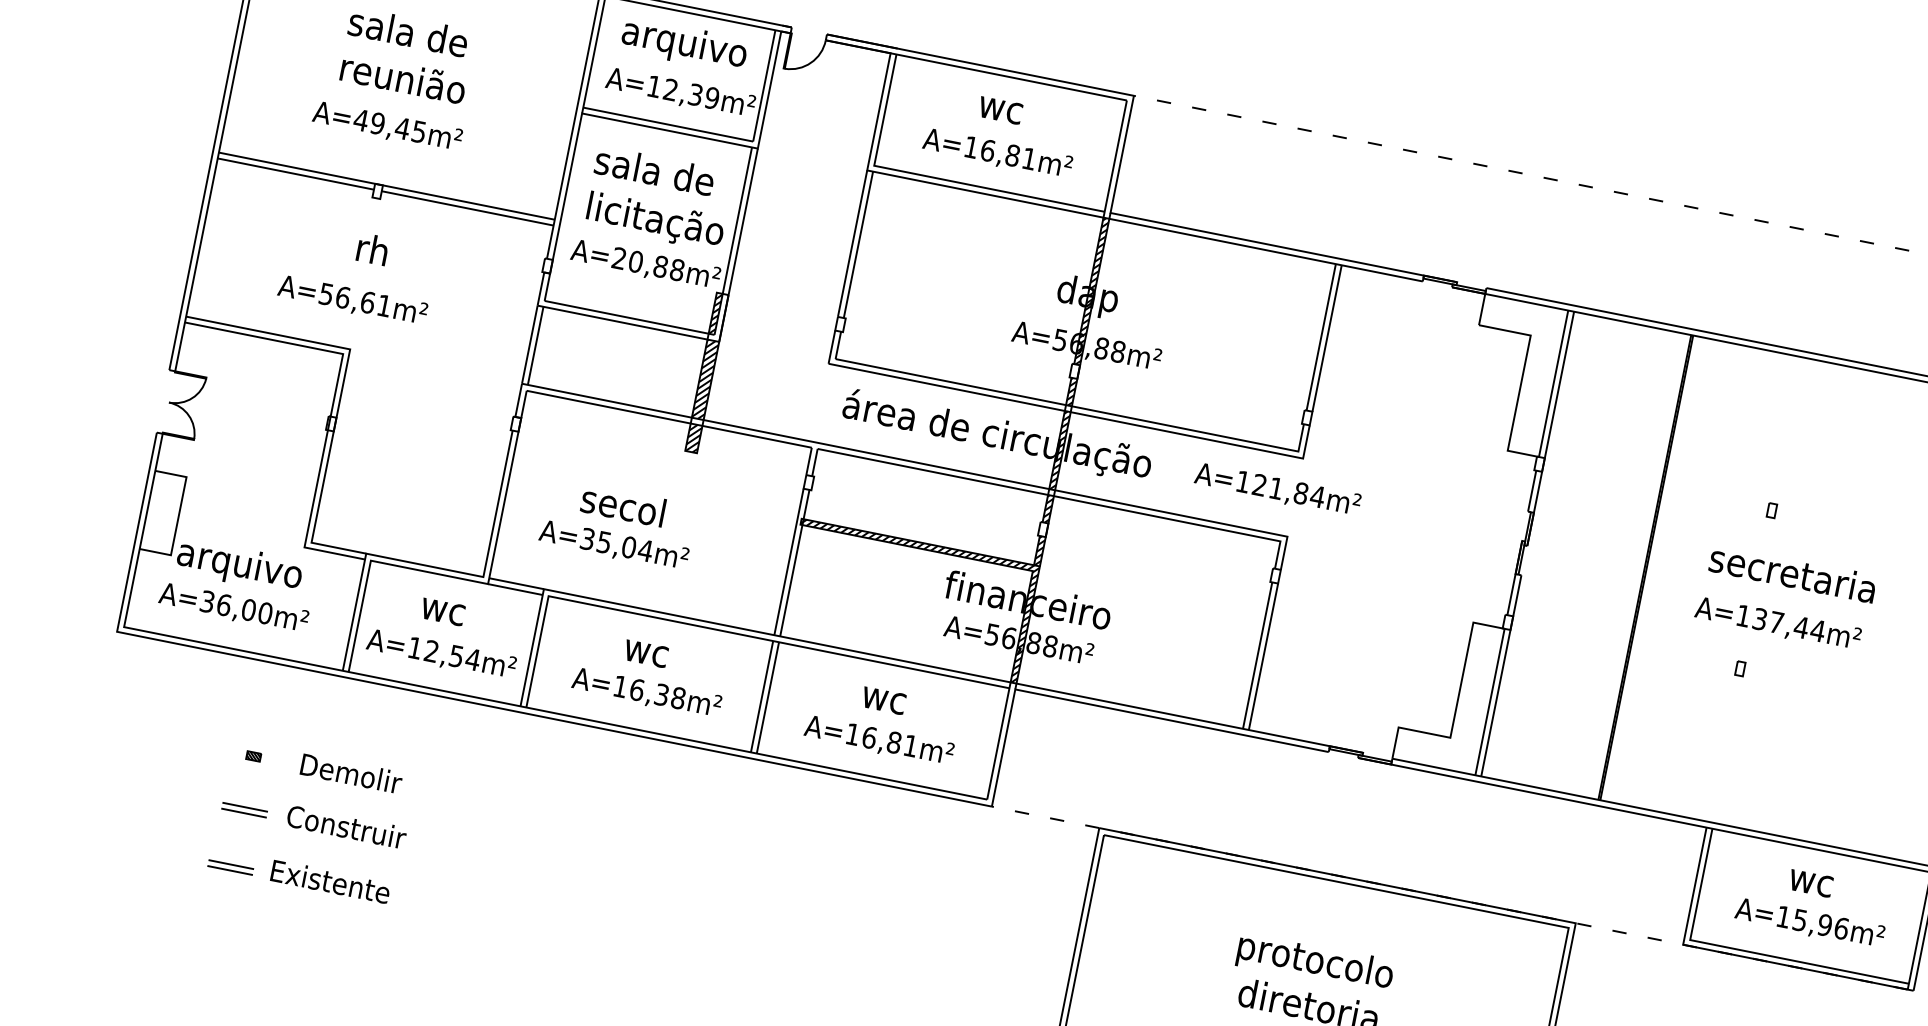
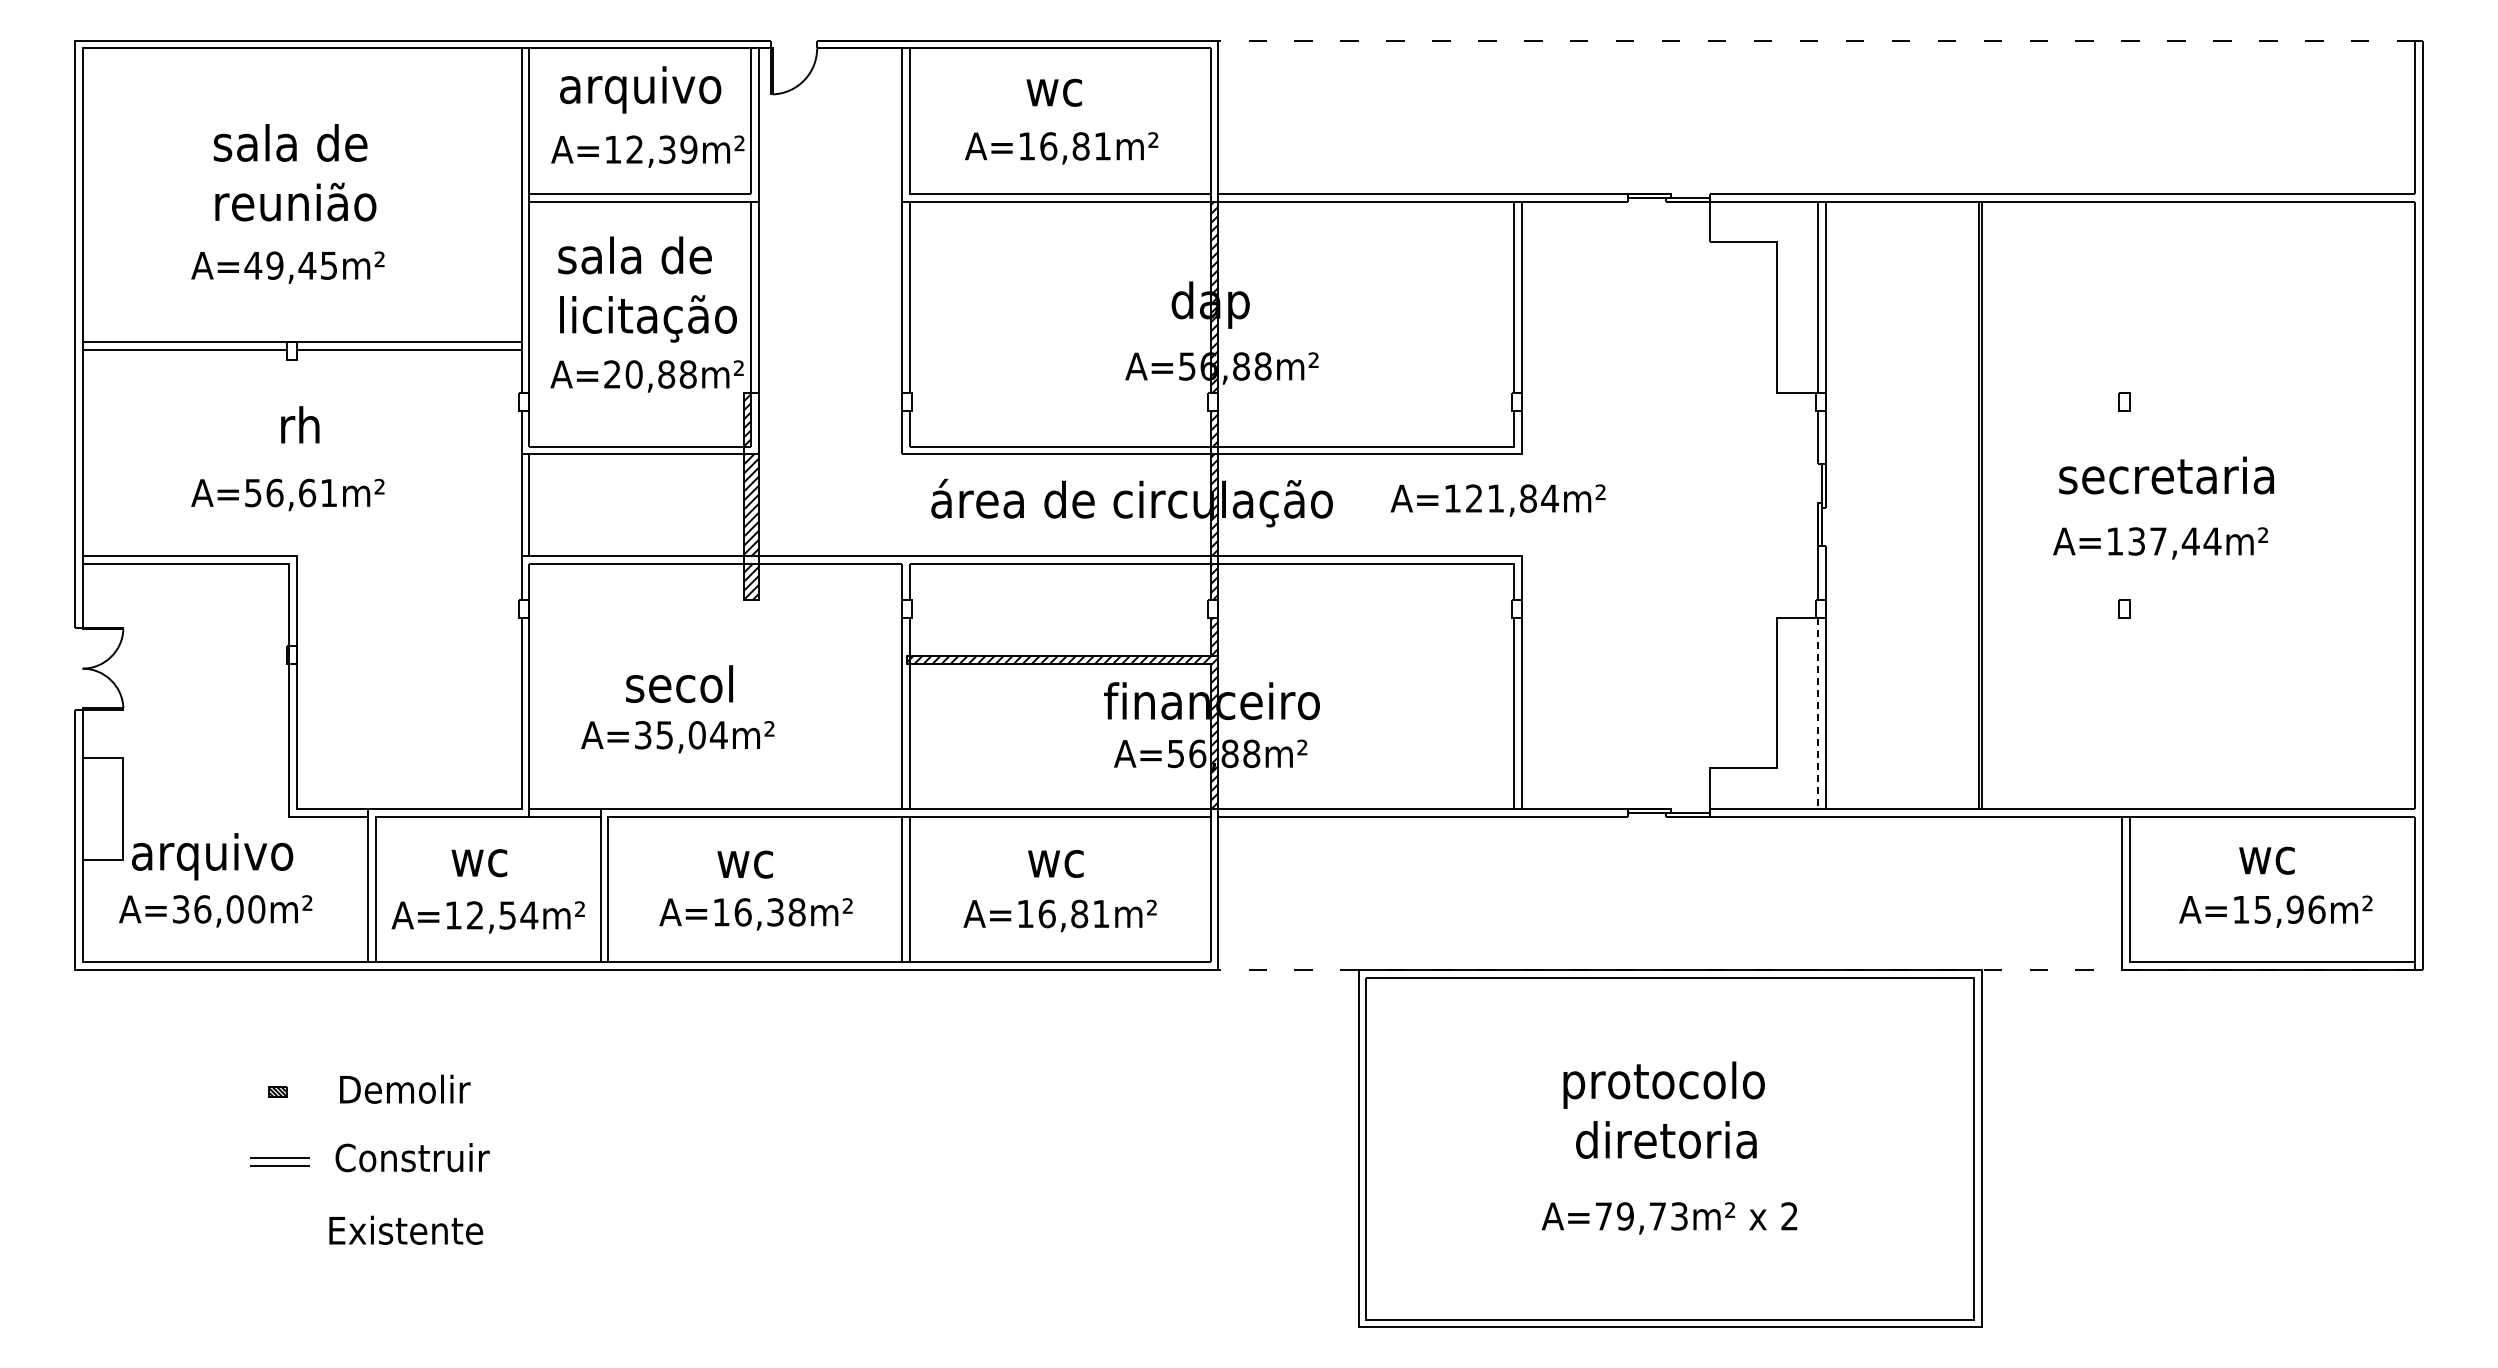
line: (1490, 702) -> (1818, 713), solid -> dashed
part: (230, 867) -> (276, 1237), removed

